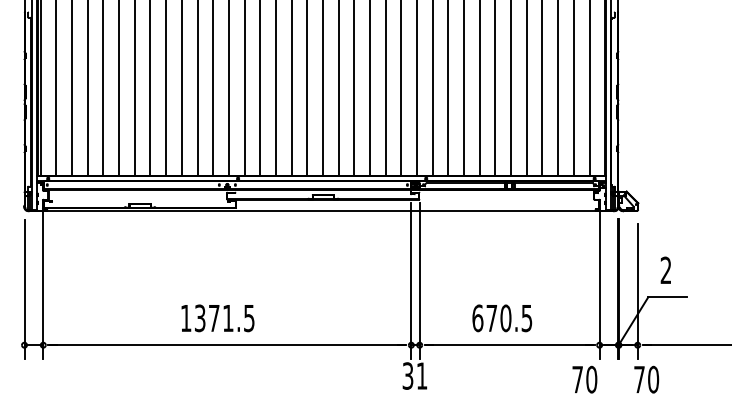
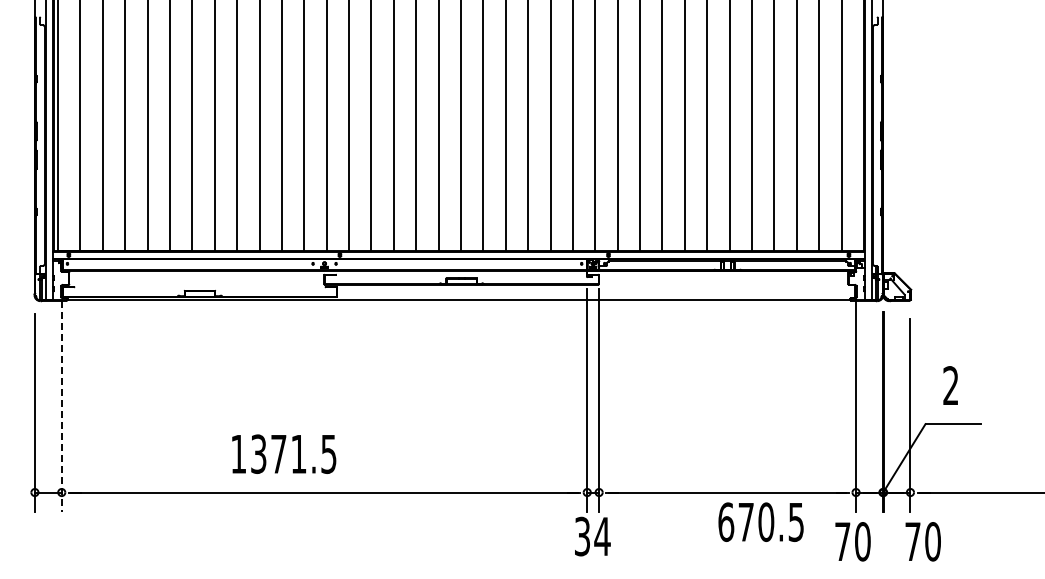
line: (43, 281) -> (61, 401), solid -> dashed
text: (218, 317) -> (284, 453), moved
text: (501, 317) -> (760, 521), moved
text: (422, 375) -> (602, 536), 31 -> 34
text: (584, 379) -> (852, 541), moved

